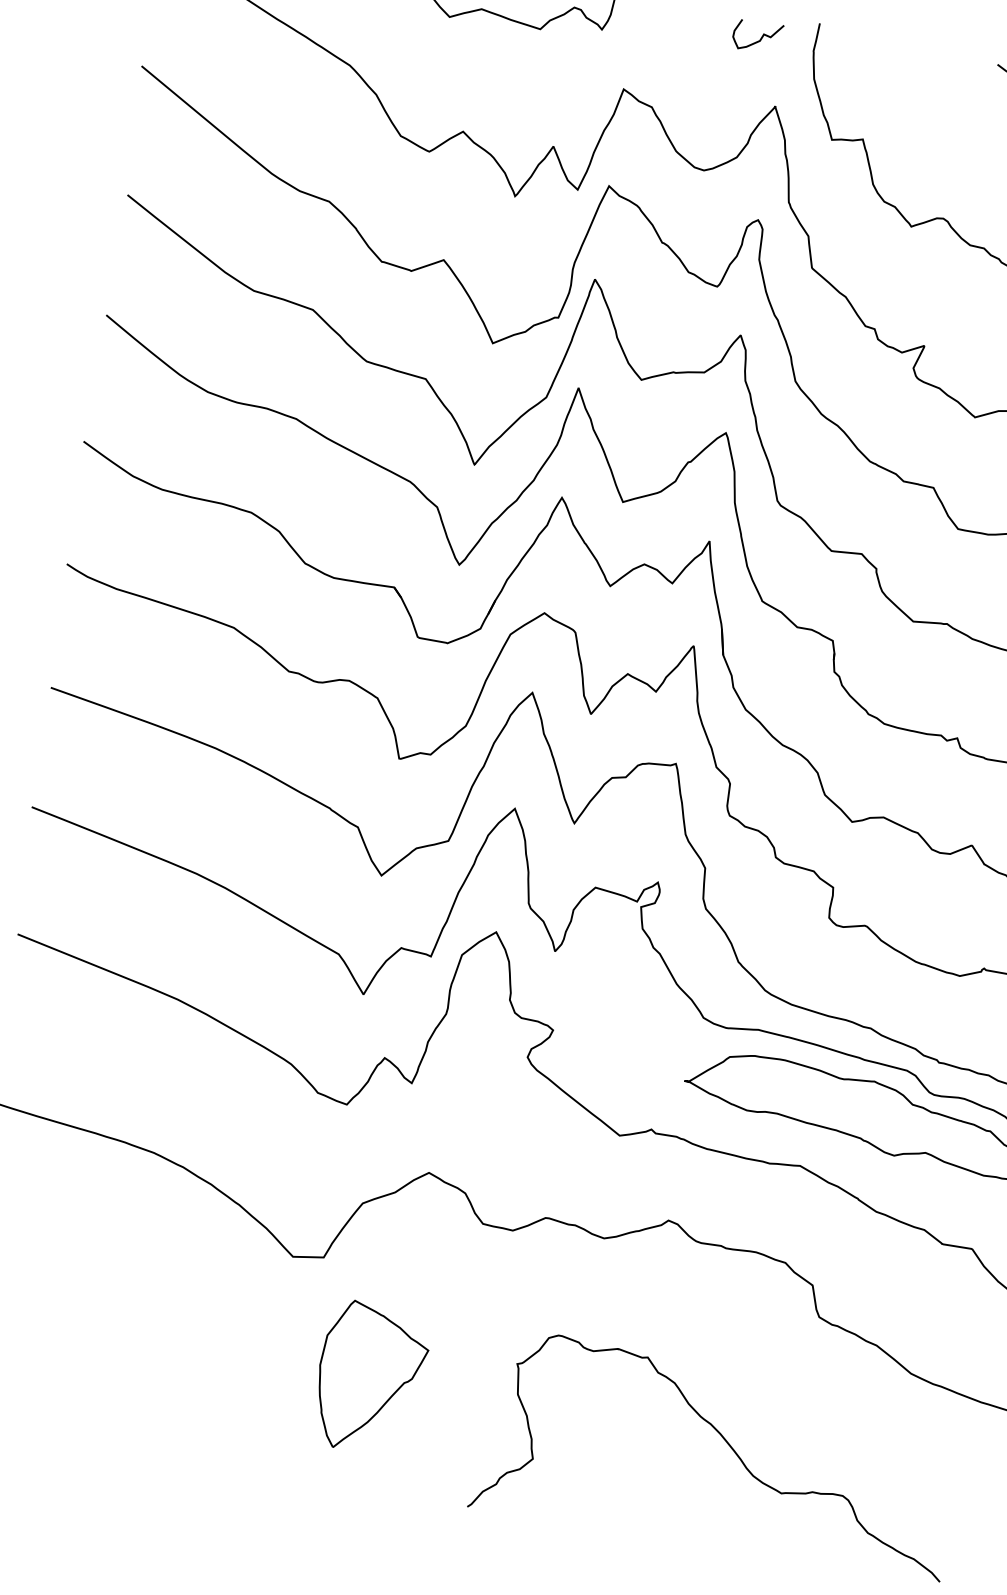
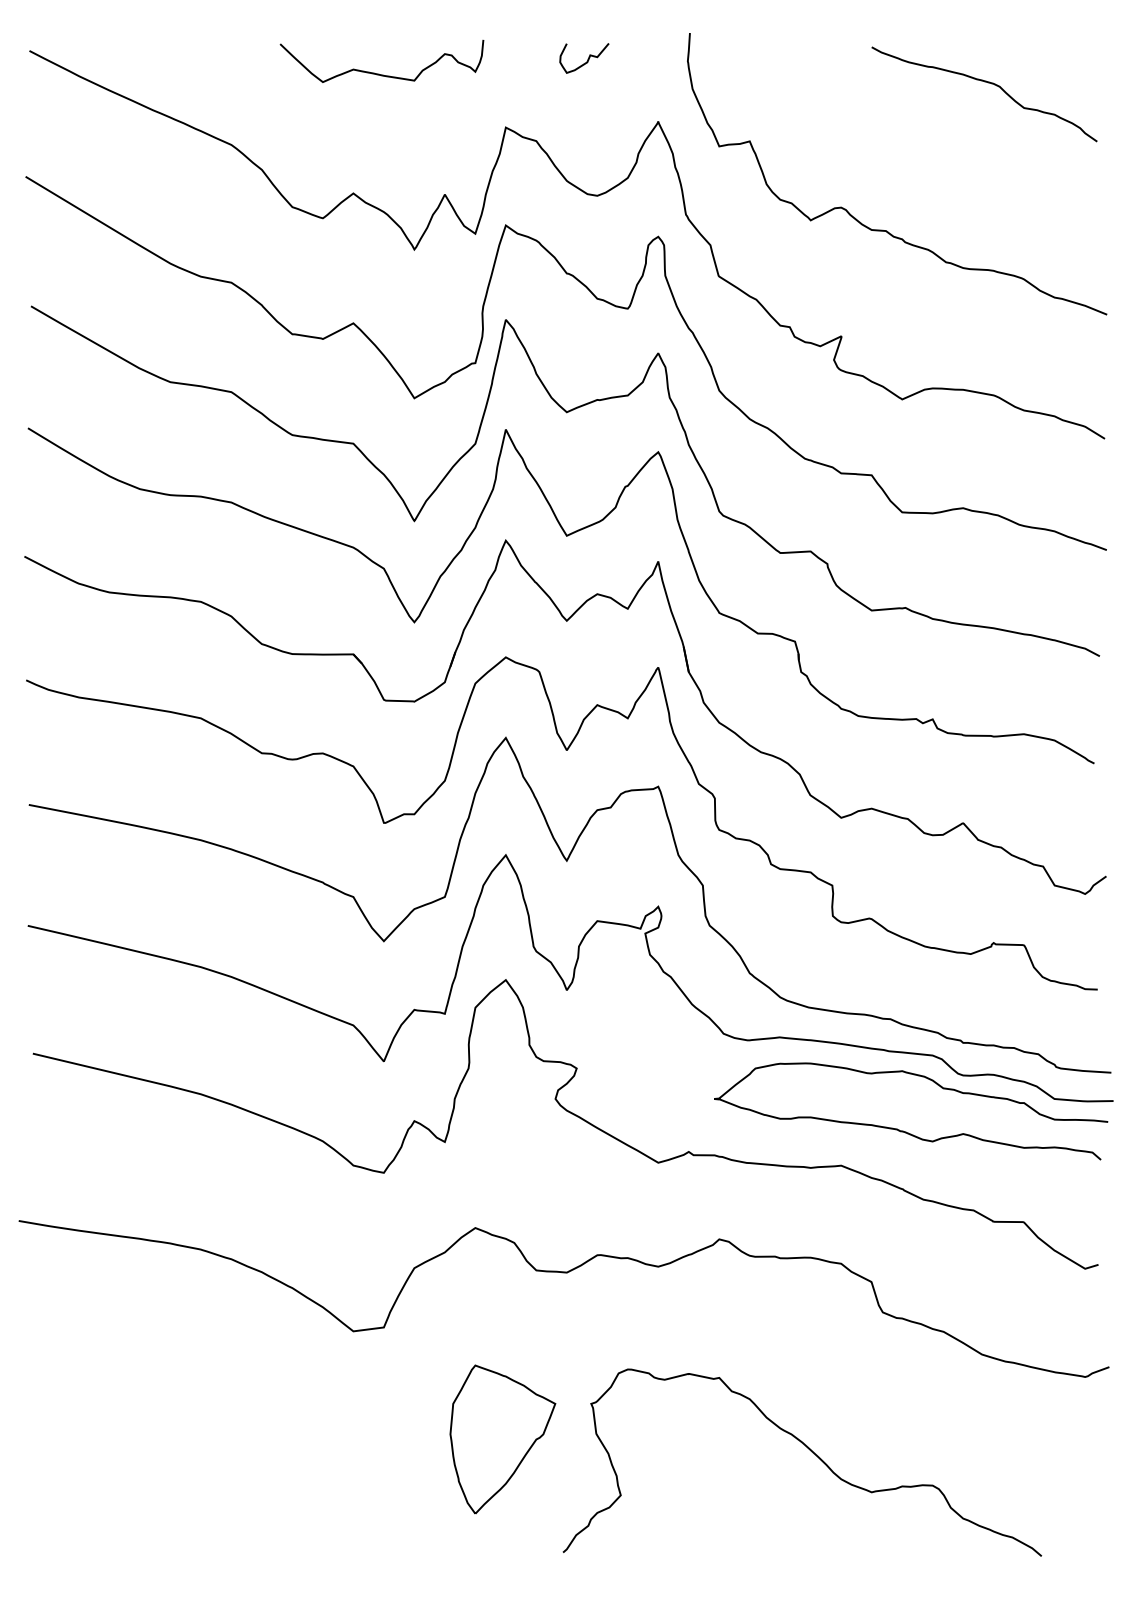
curve: (760, 38) -> (587, 59), moved
part: (370, 1377) -> (502, 1439), moved

